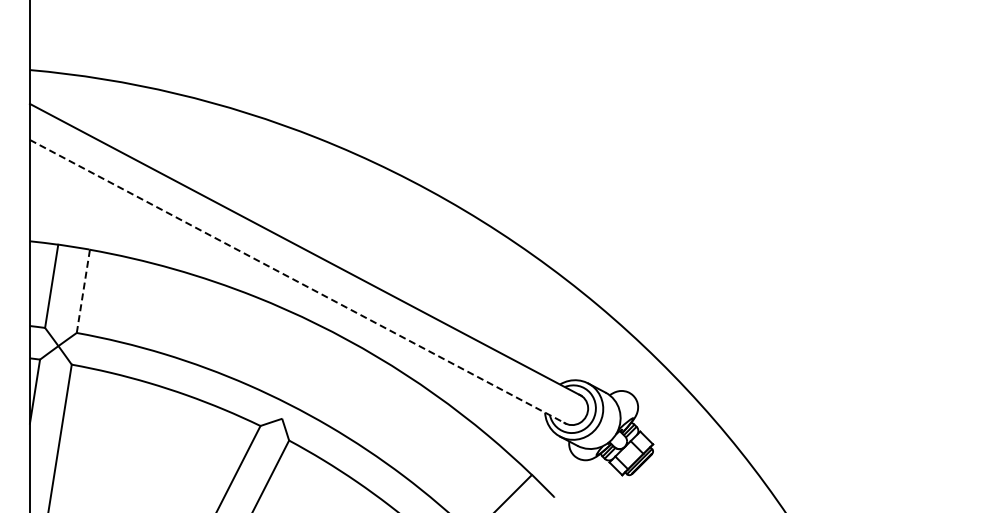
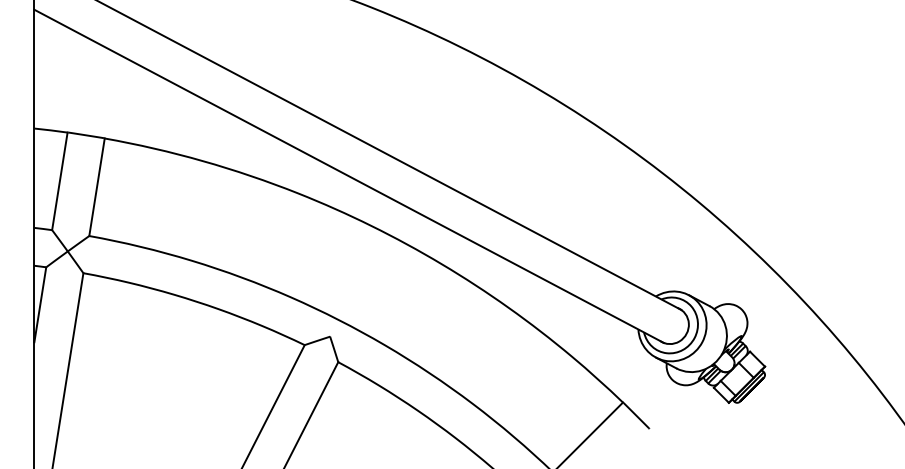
line: (298, 282) -> (349, 176), dashed -> solid
line: (83, 290) -> (97, 186), dashed -> solid

